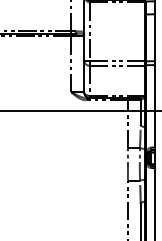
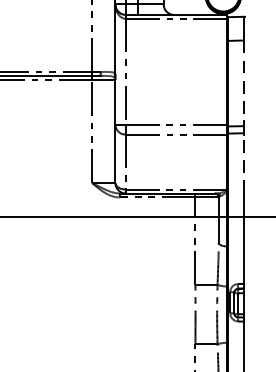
line: (154, 36) -> (243, 81), solid -> dashed
line: (154, 81) -> (243, 163), solid -> dashed

